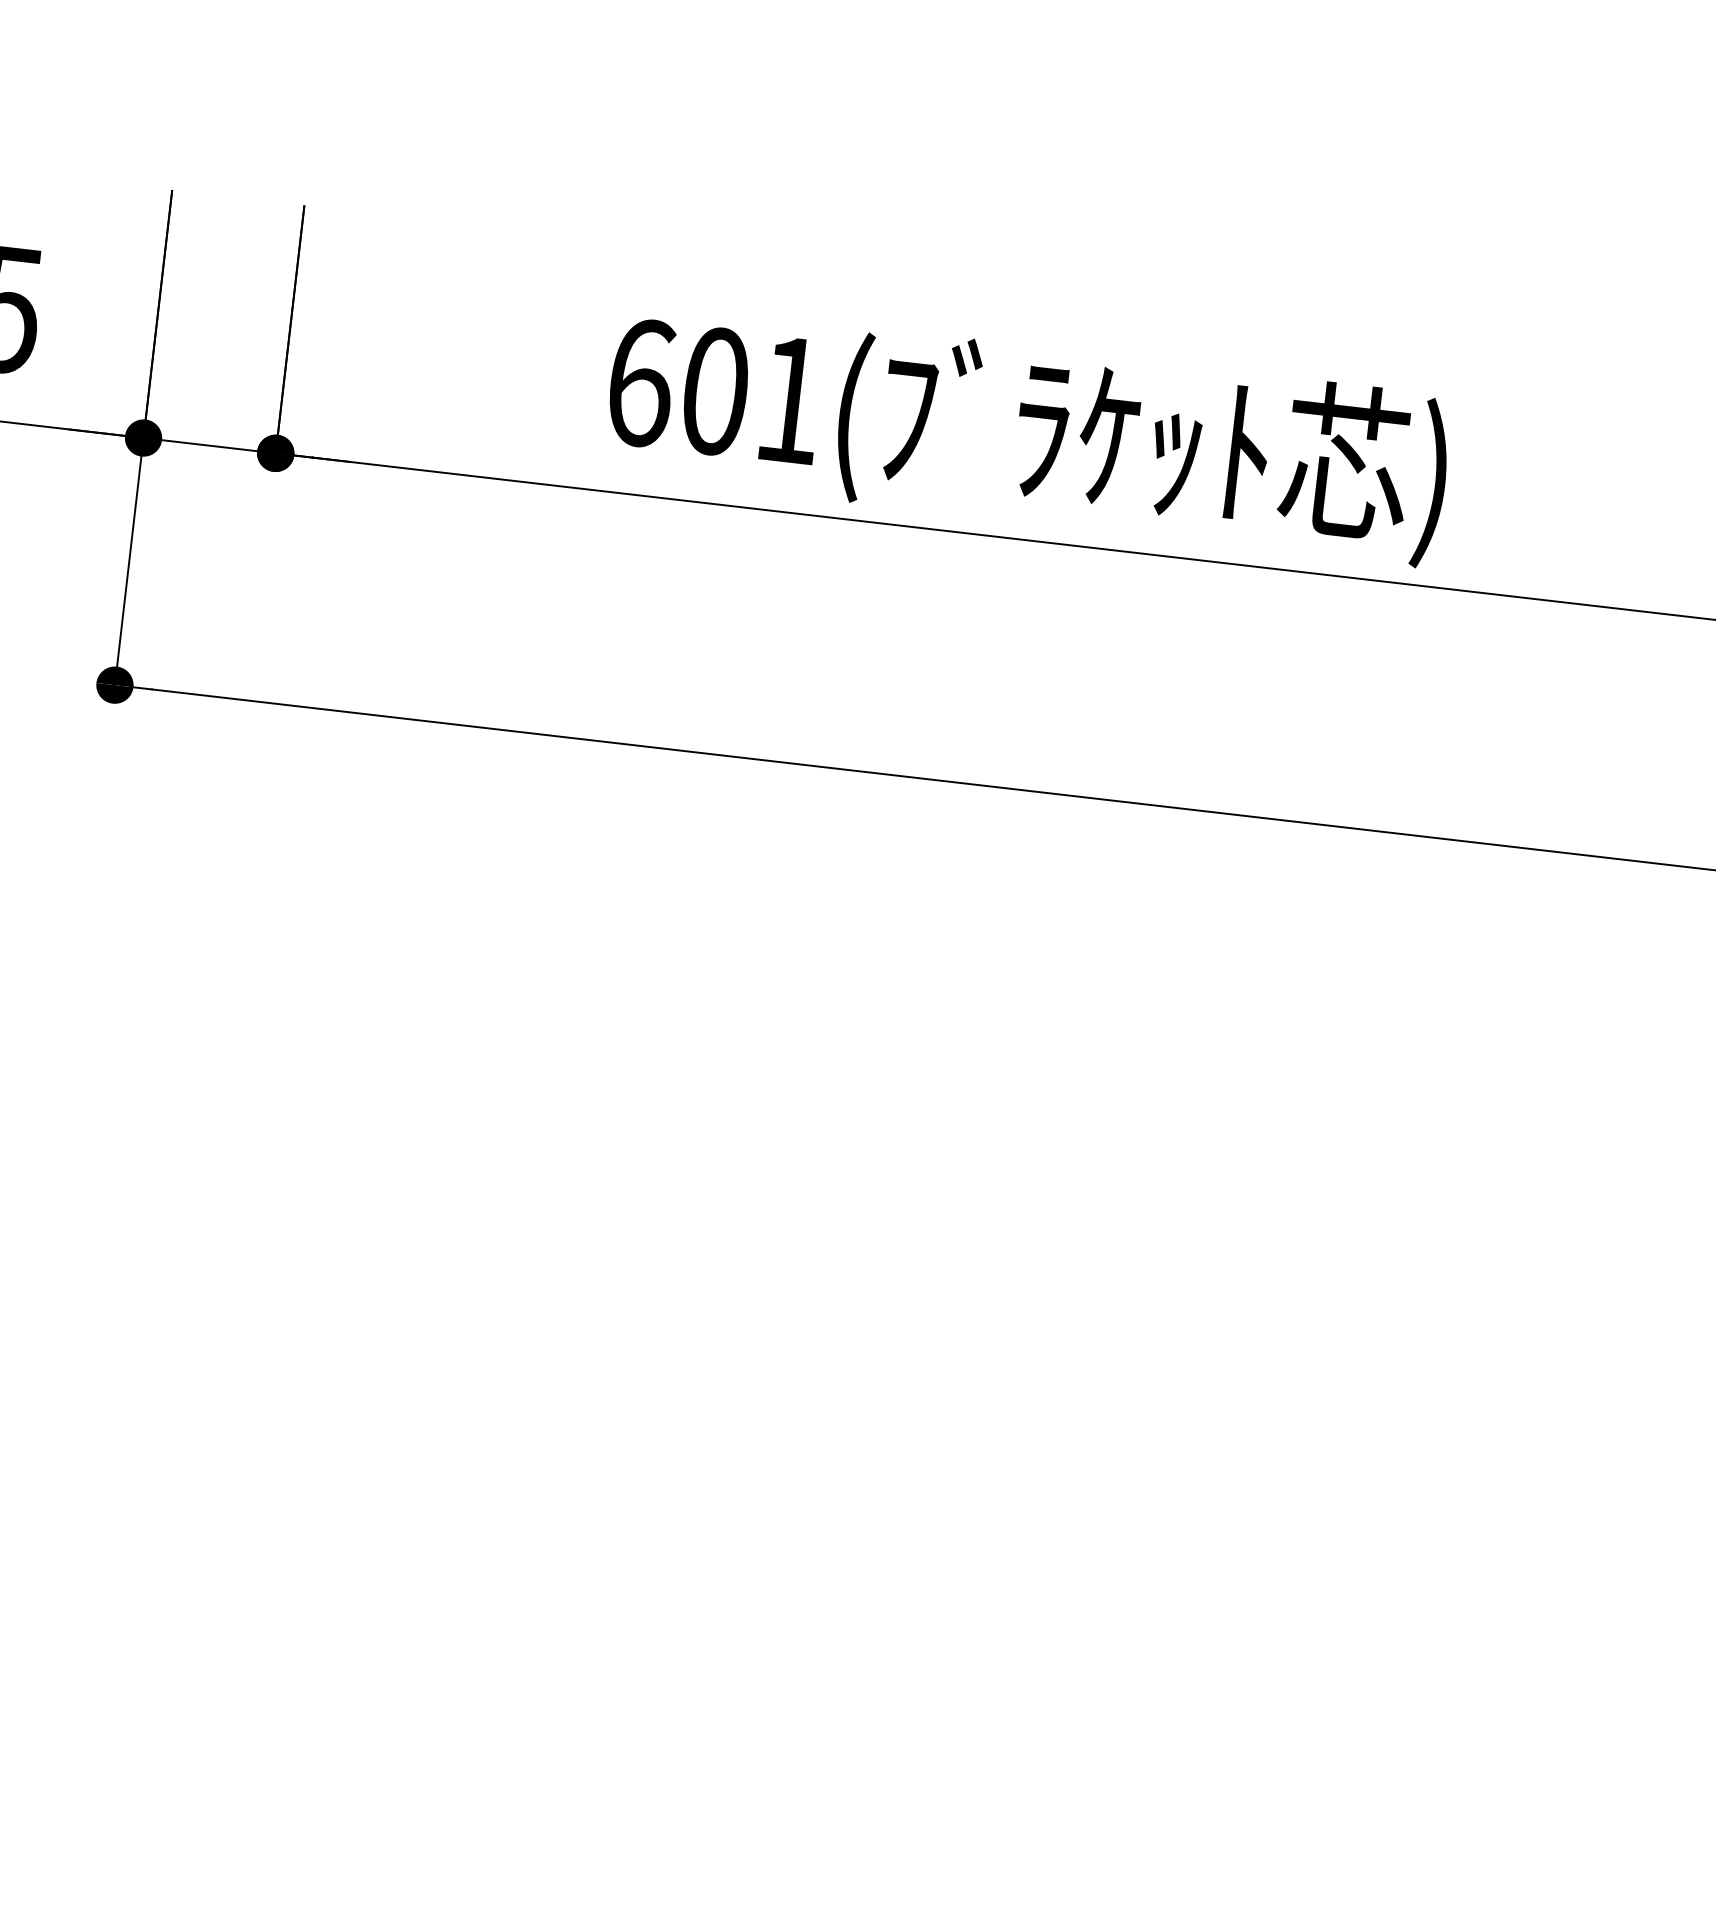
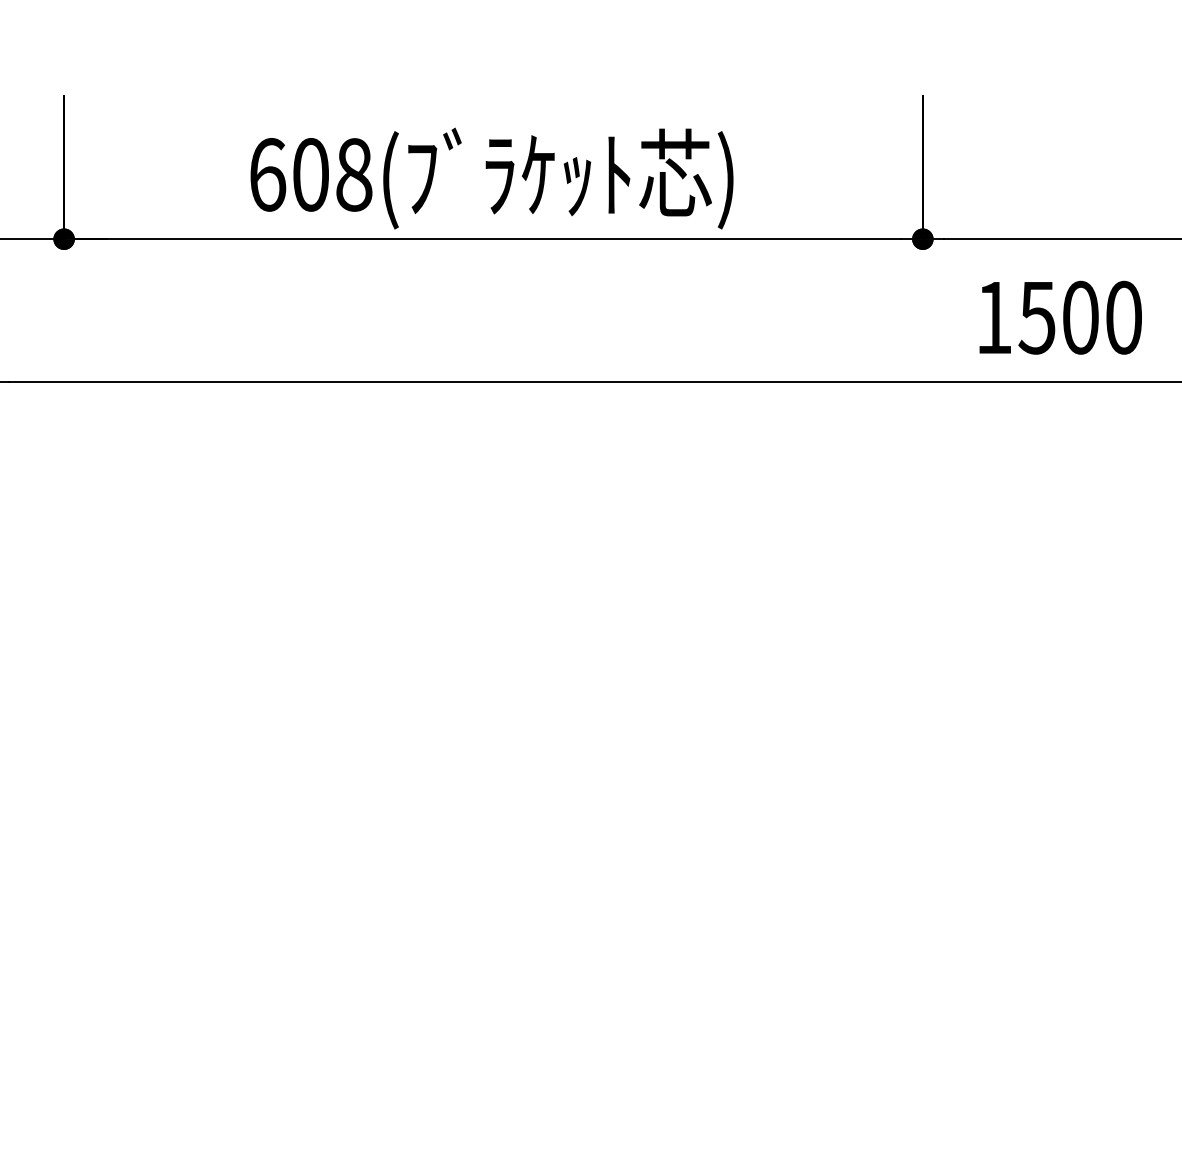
text: (790, 399) -> (354, 174), 601( -> 608(

